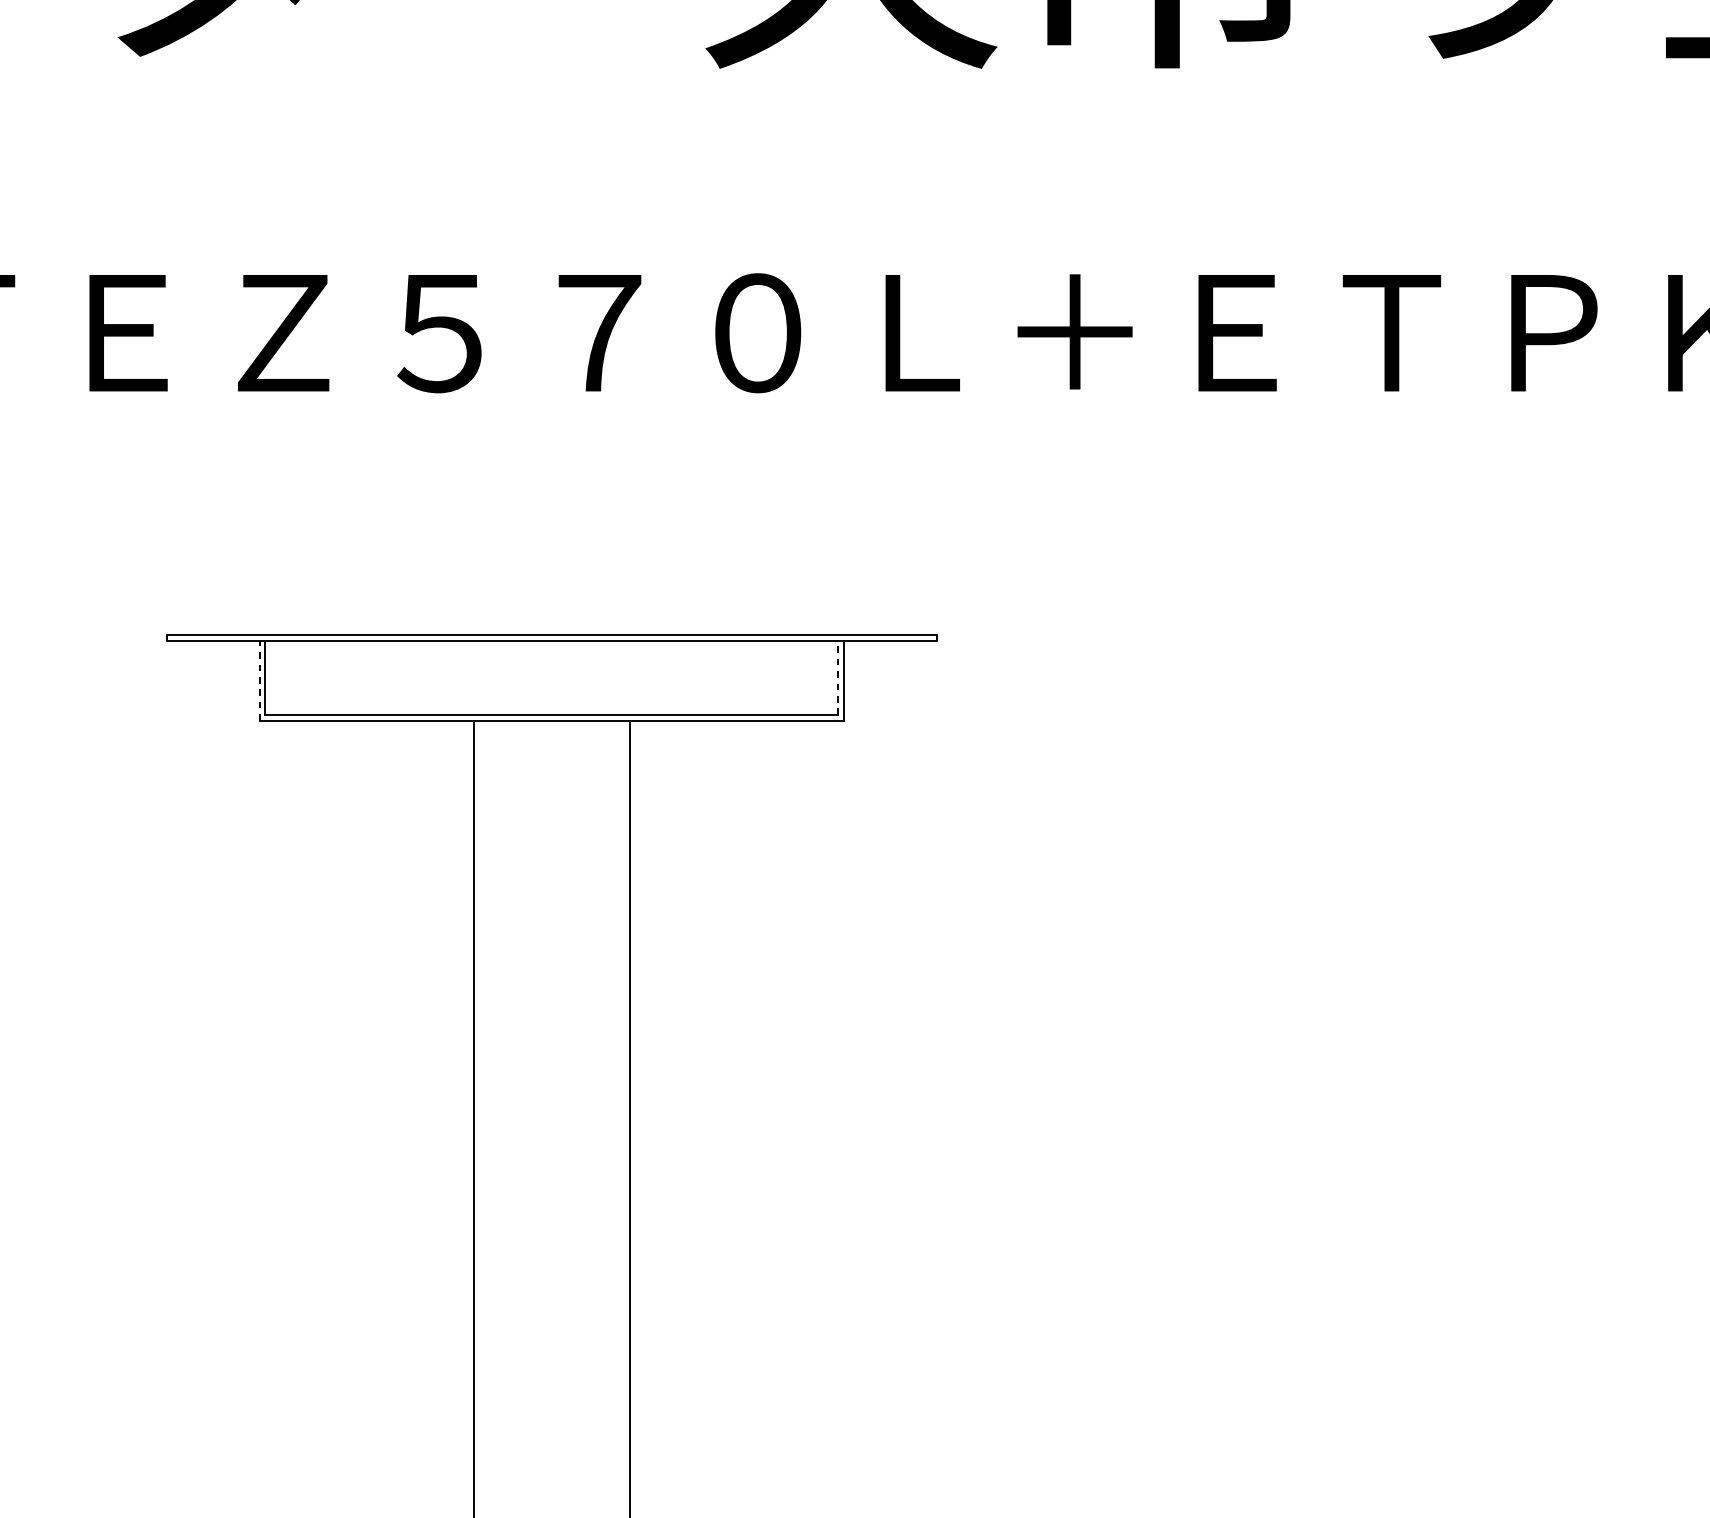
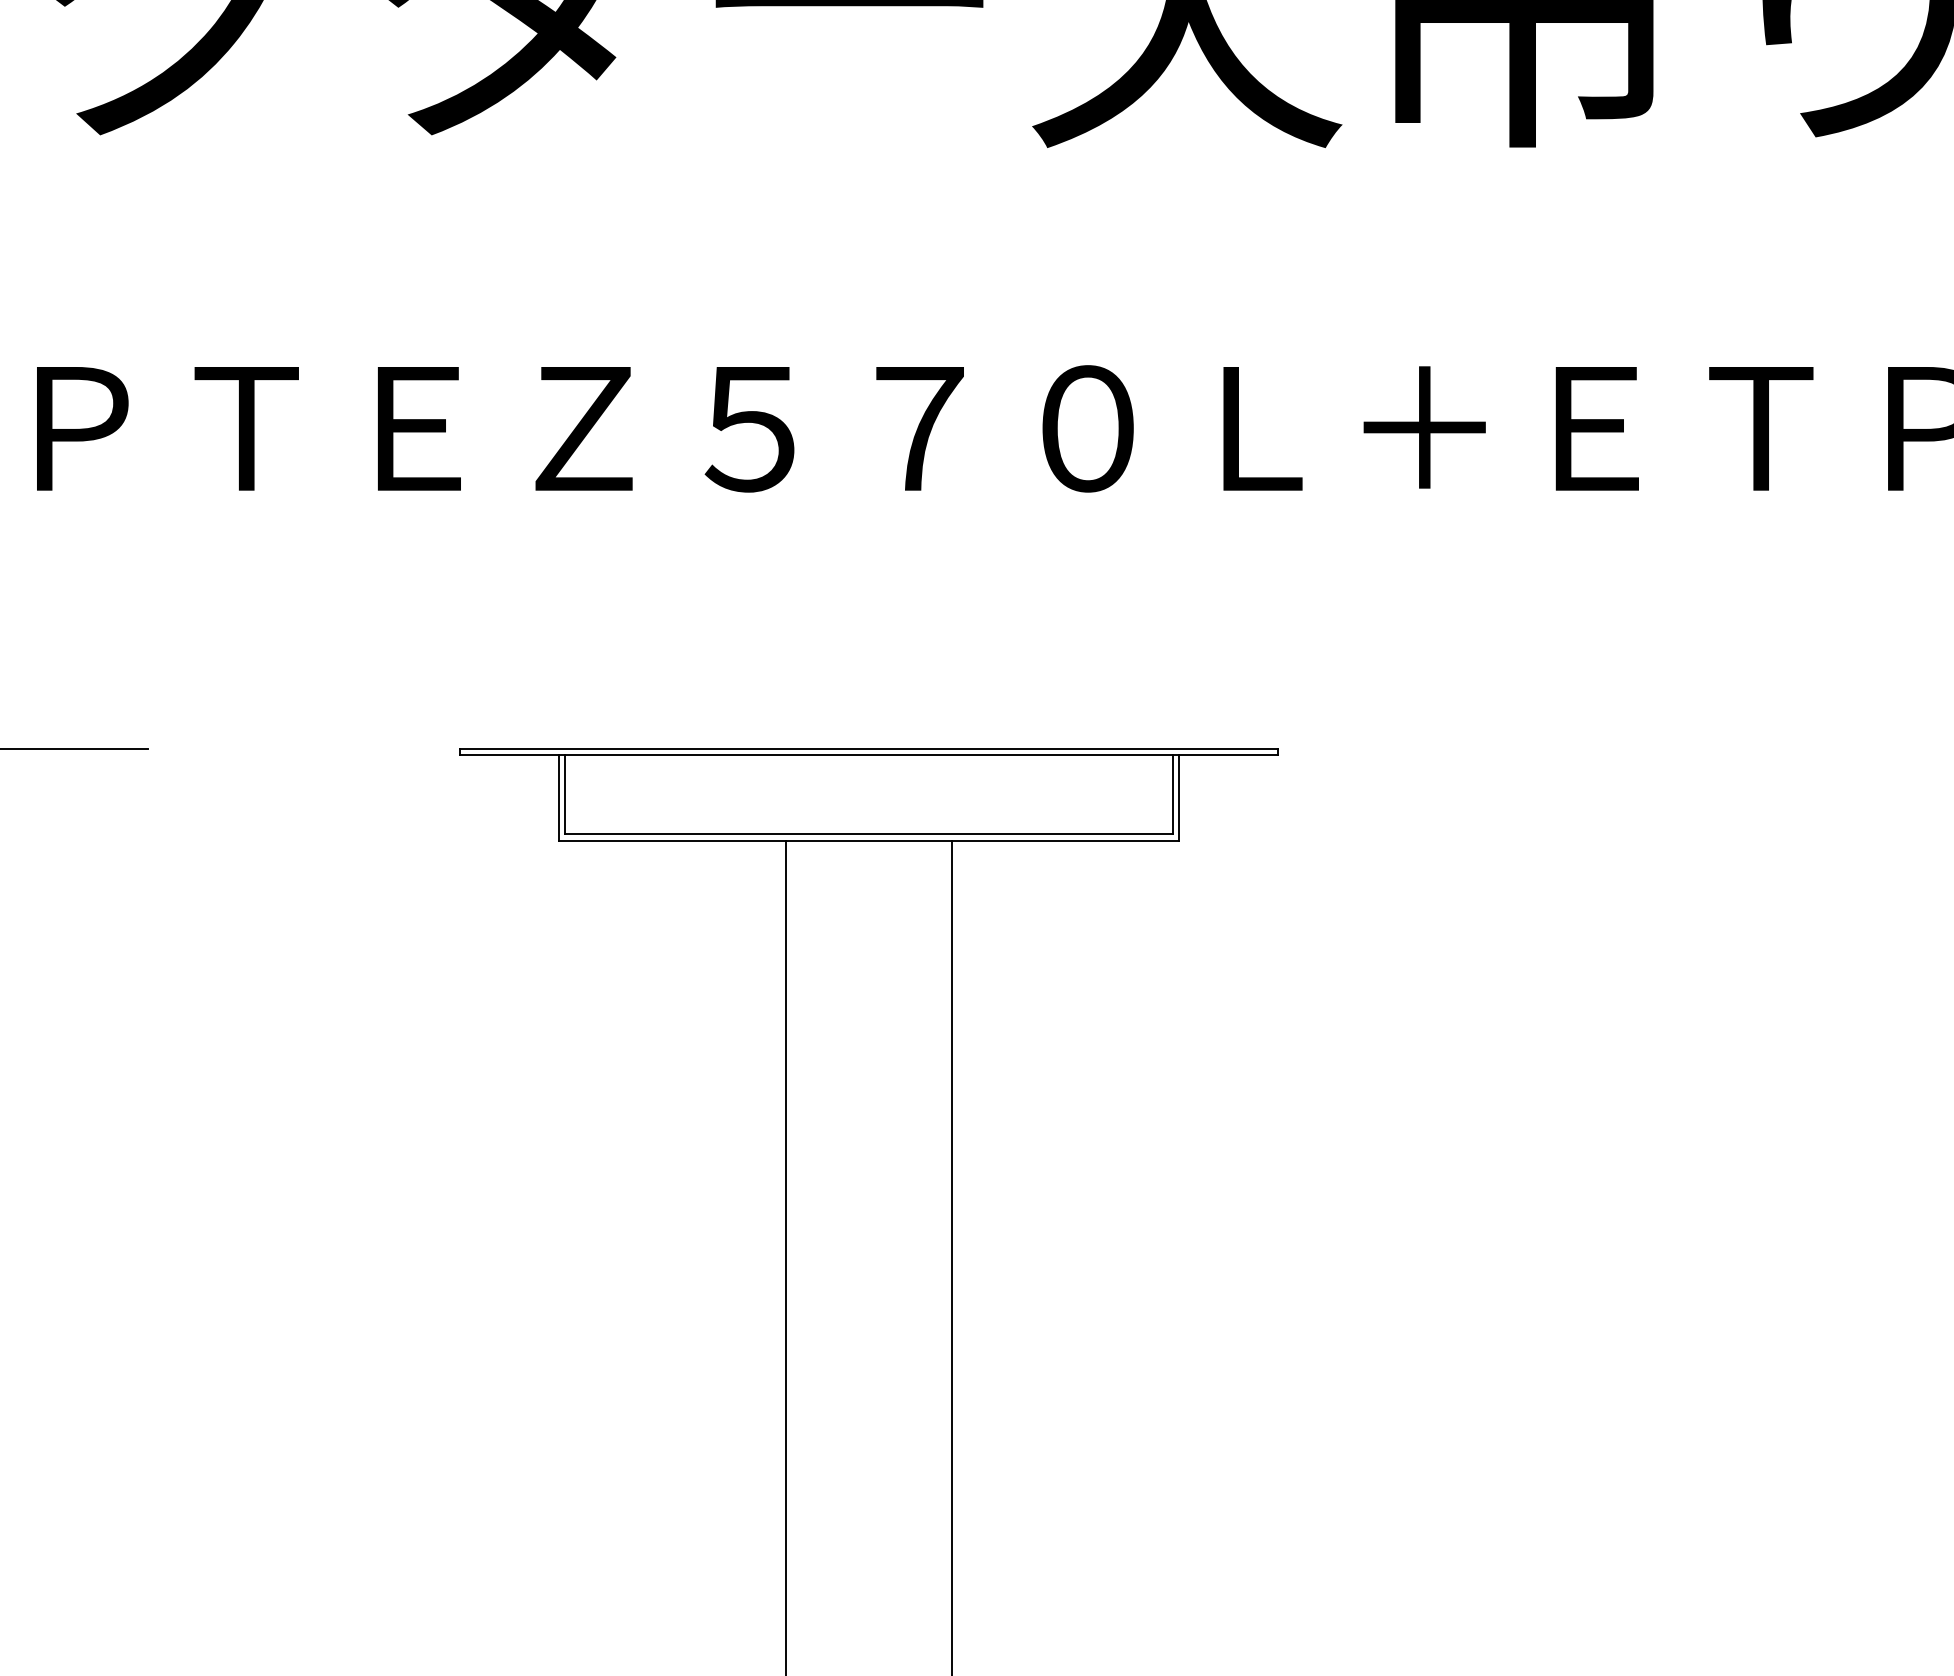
line: (838, 677) -> (1173, 794), dashed -> solid
line: (259, 680) -> (558, 797), dashed -> solid

